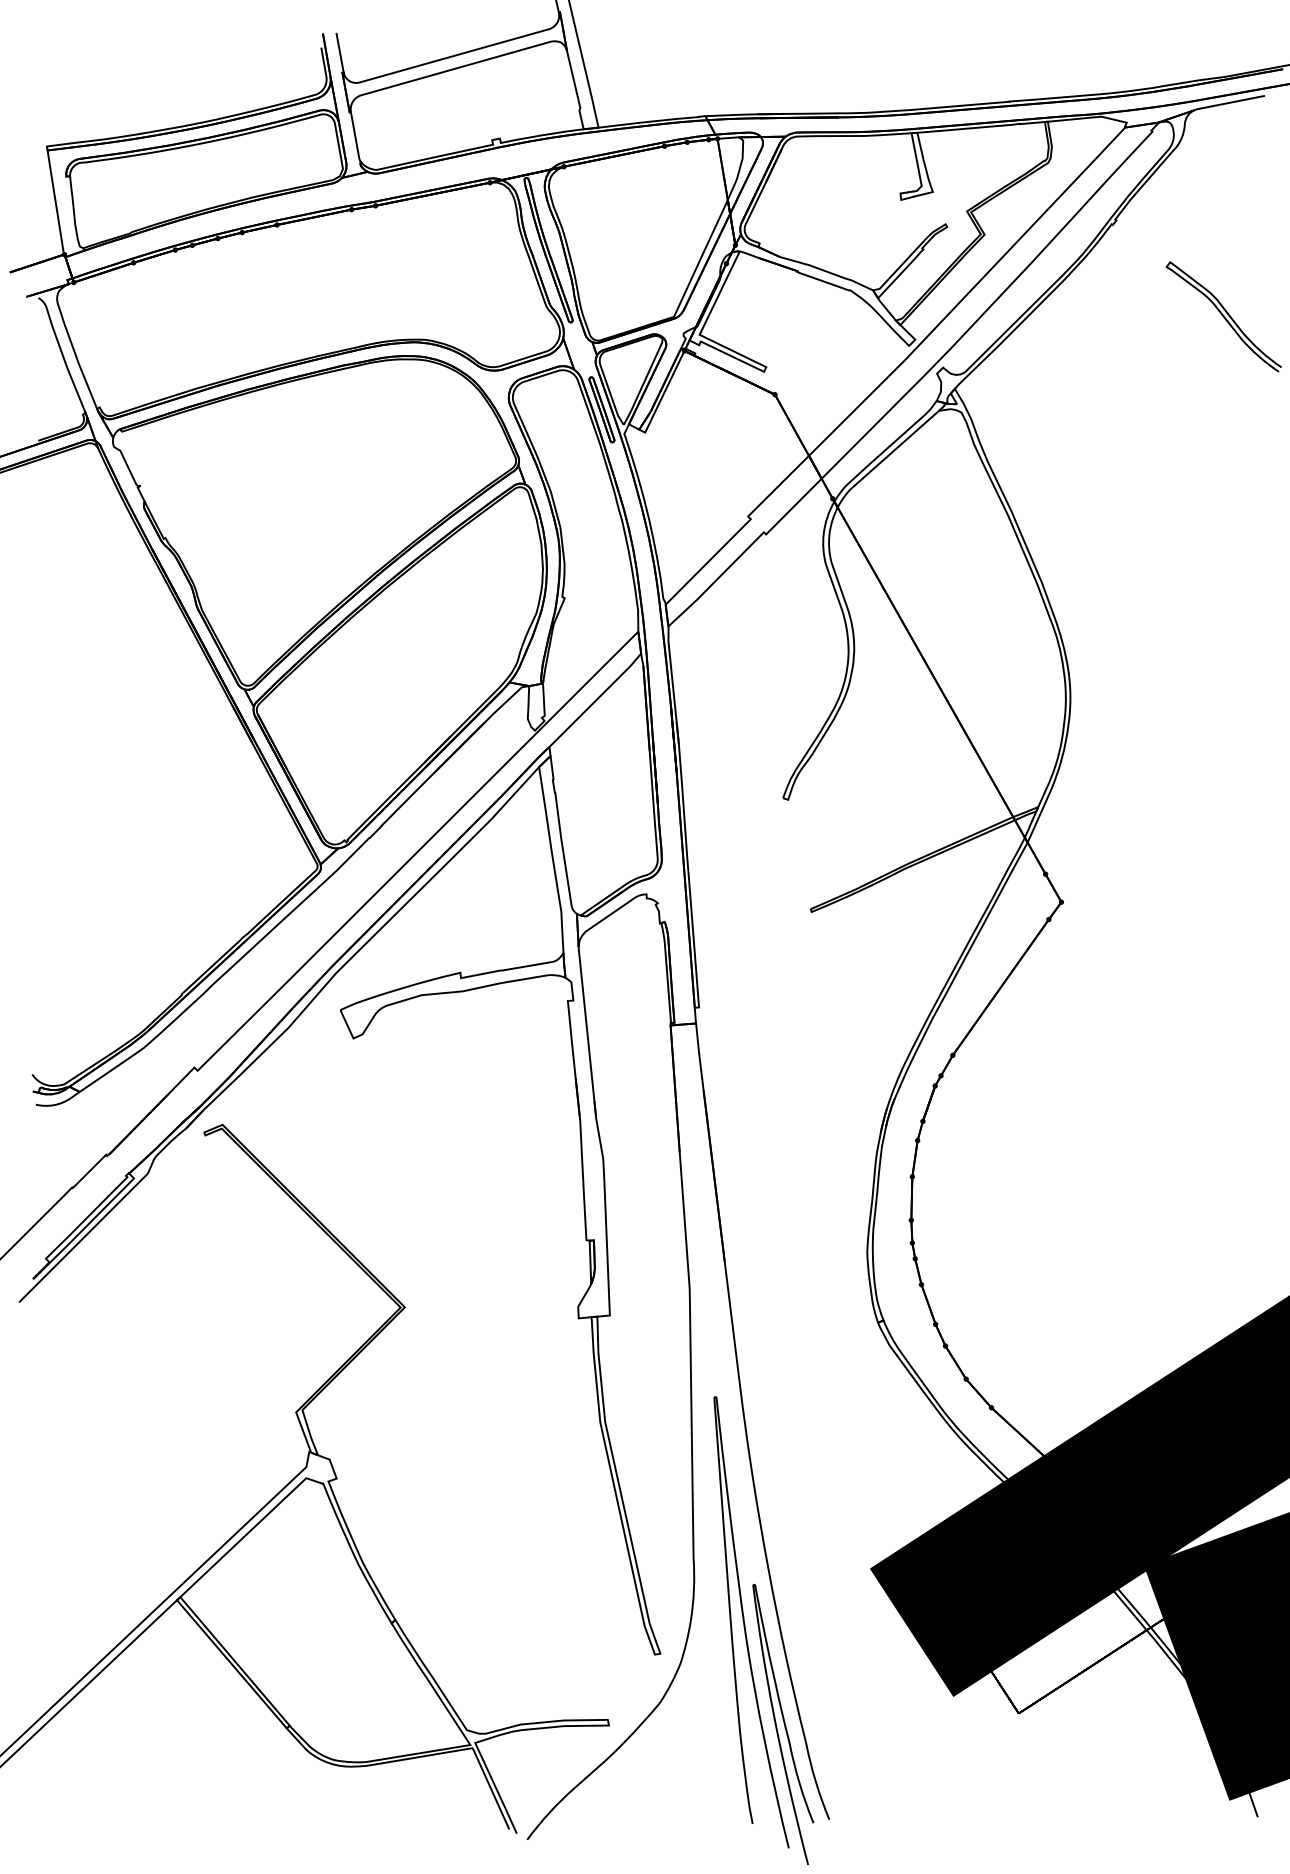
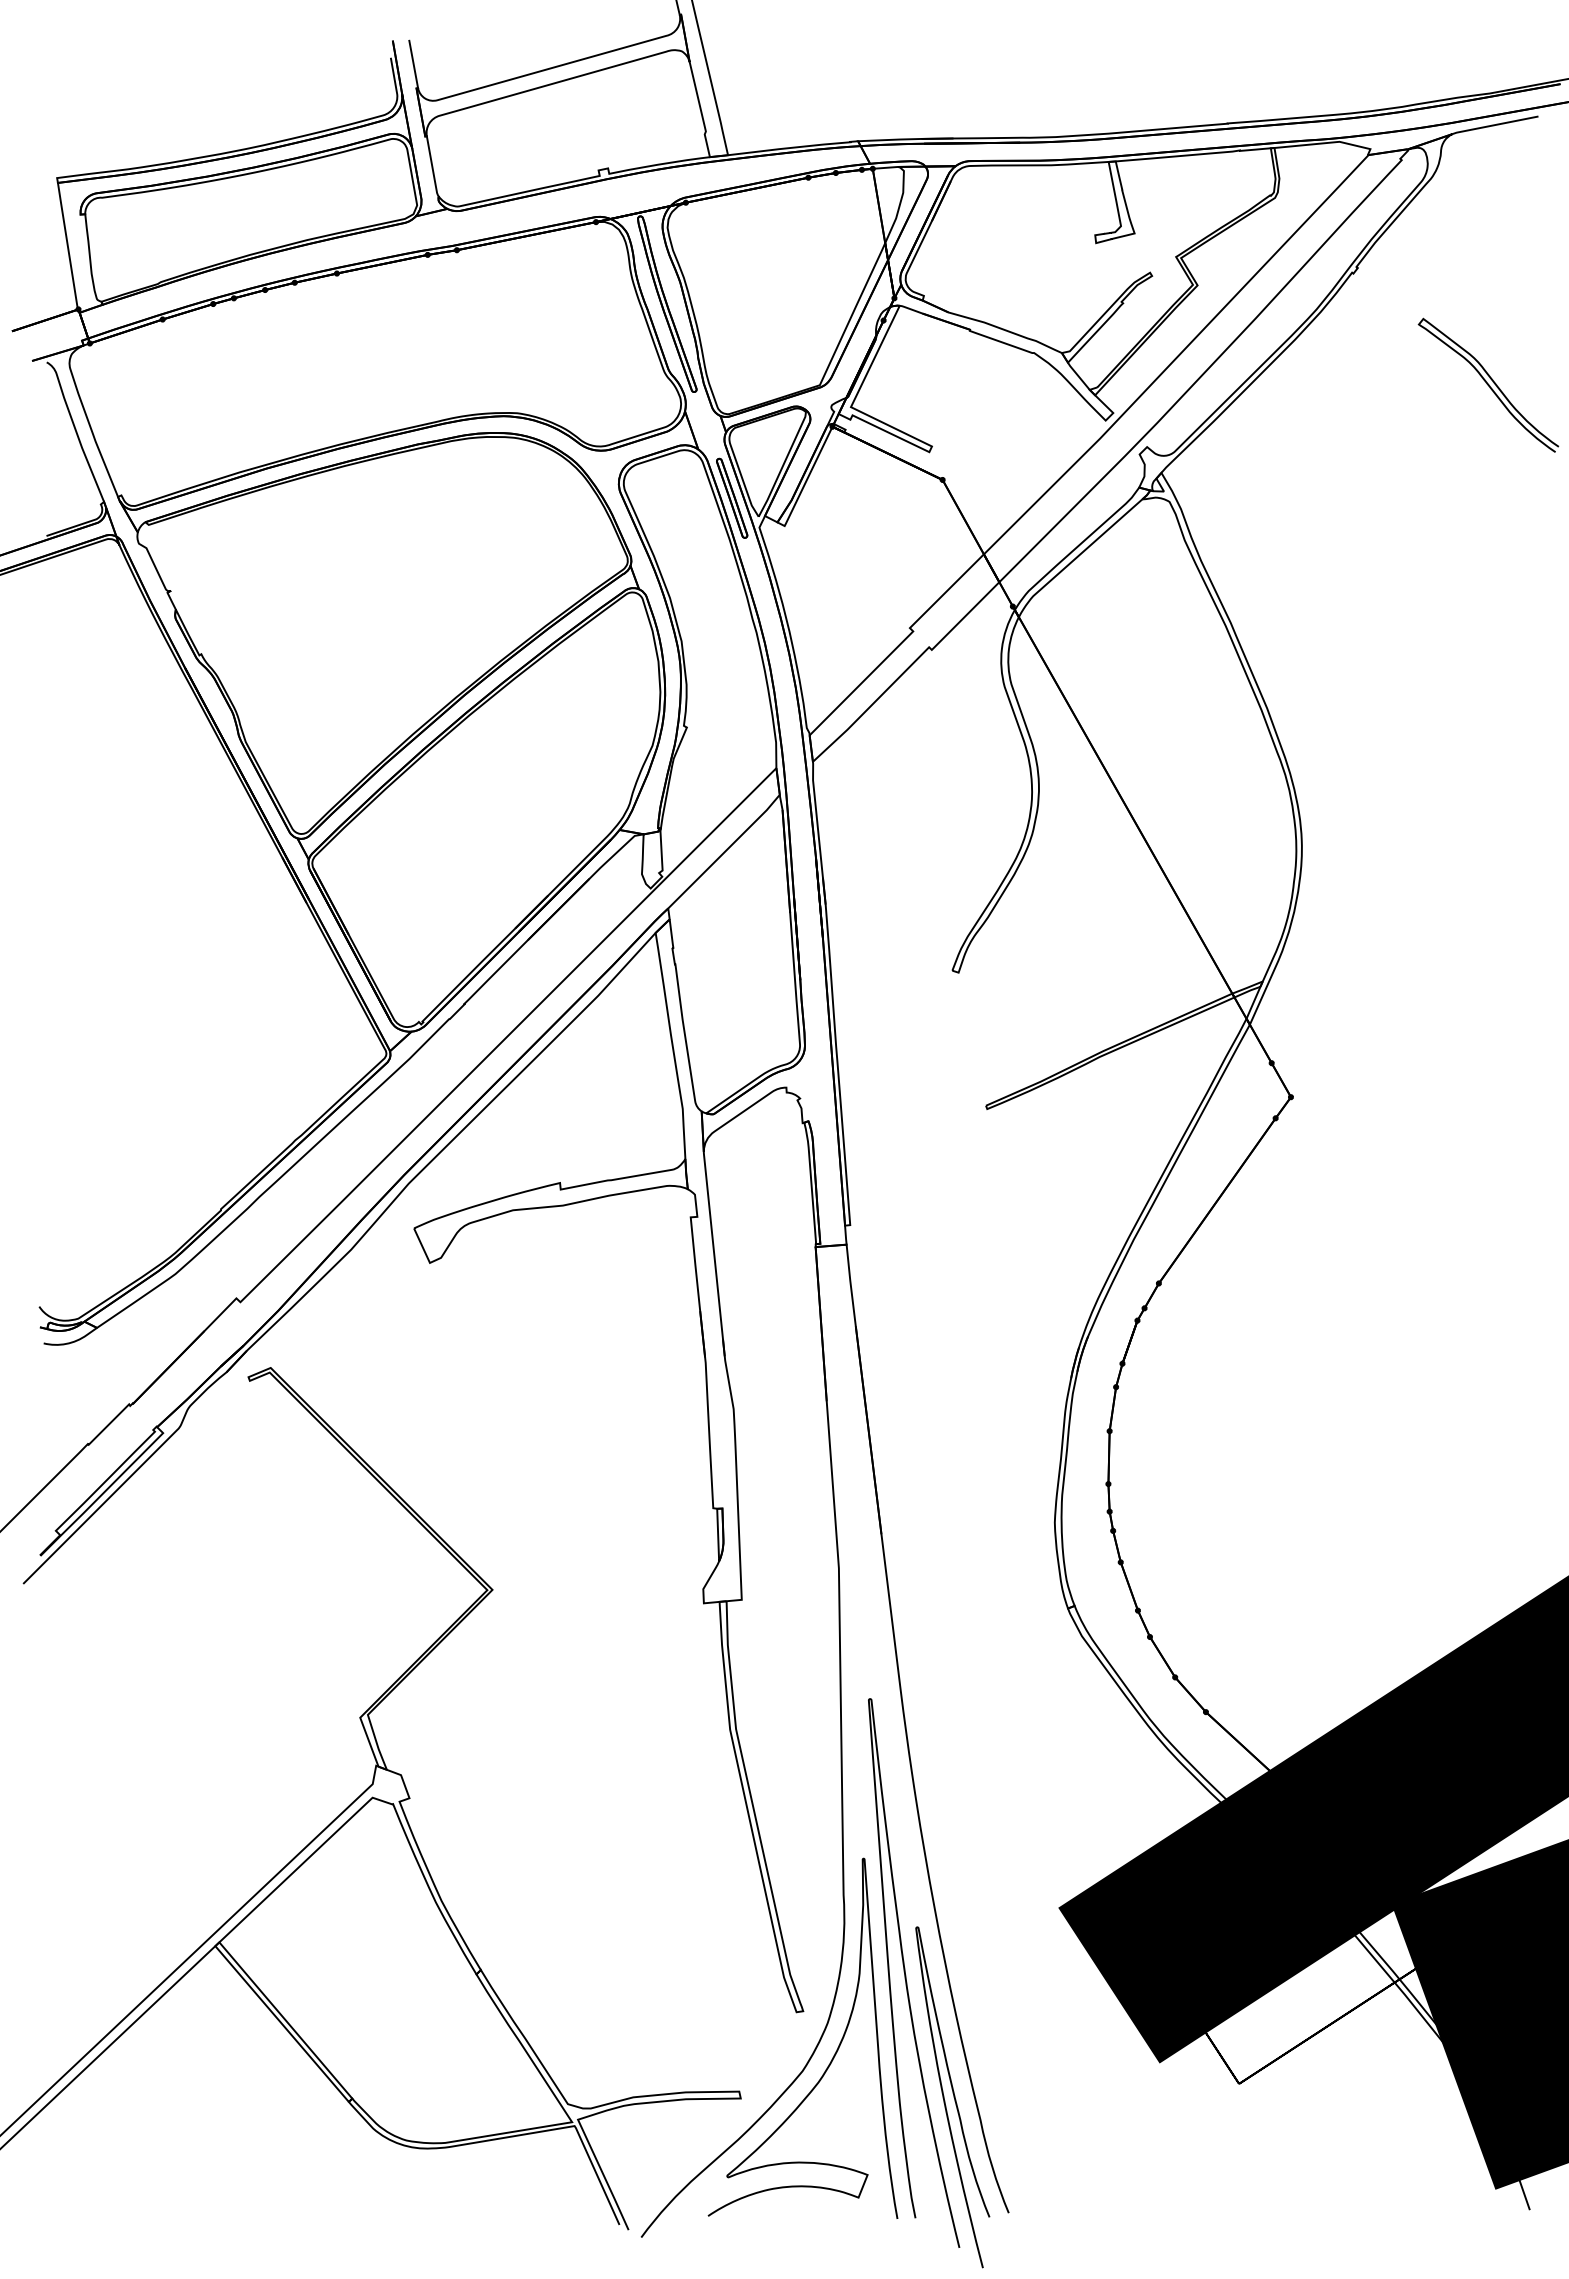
curve: (686, 1687) -> (834, 2052), added

